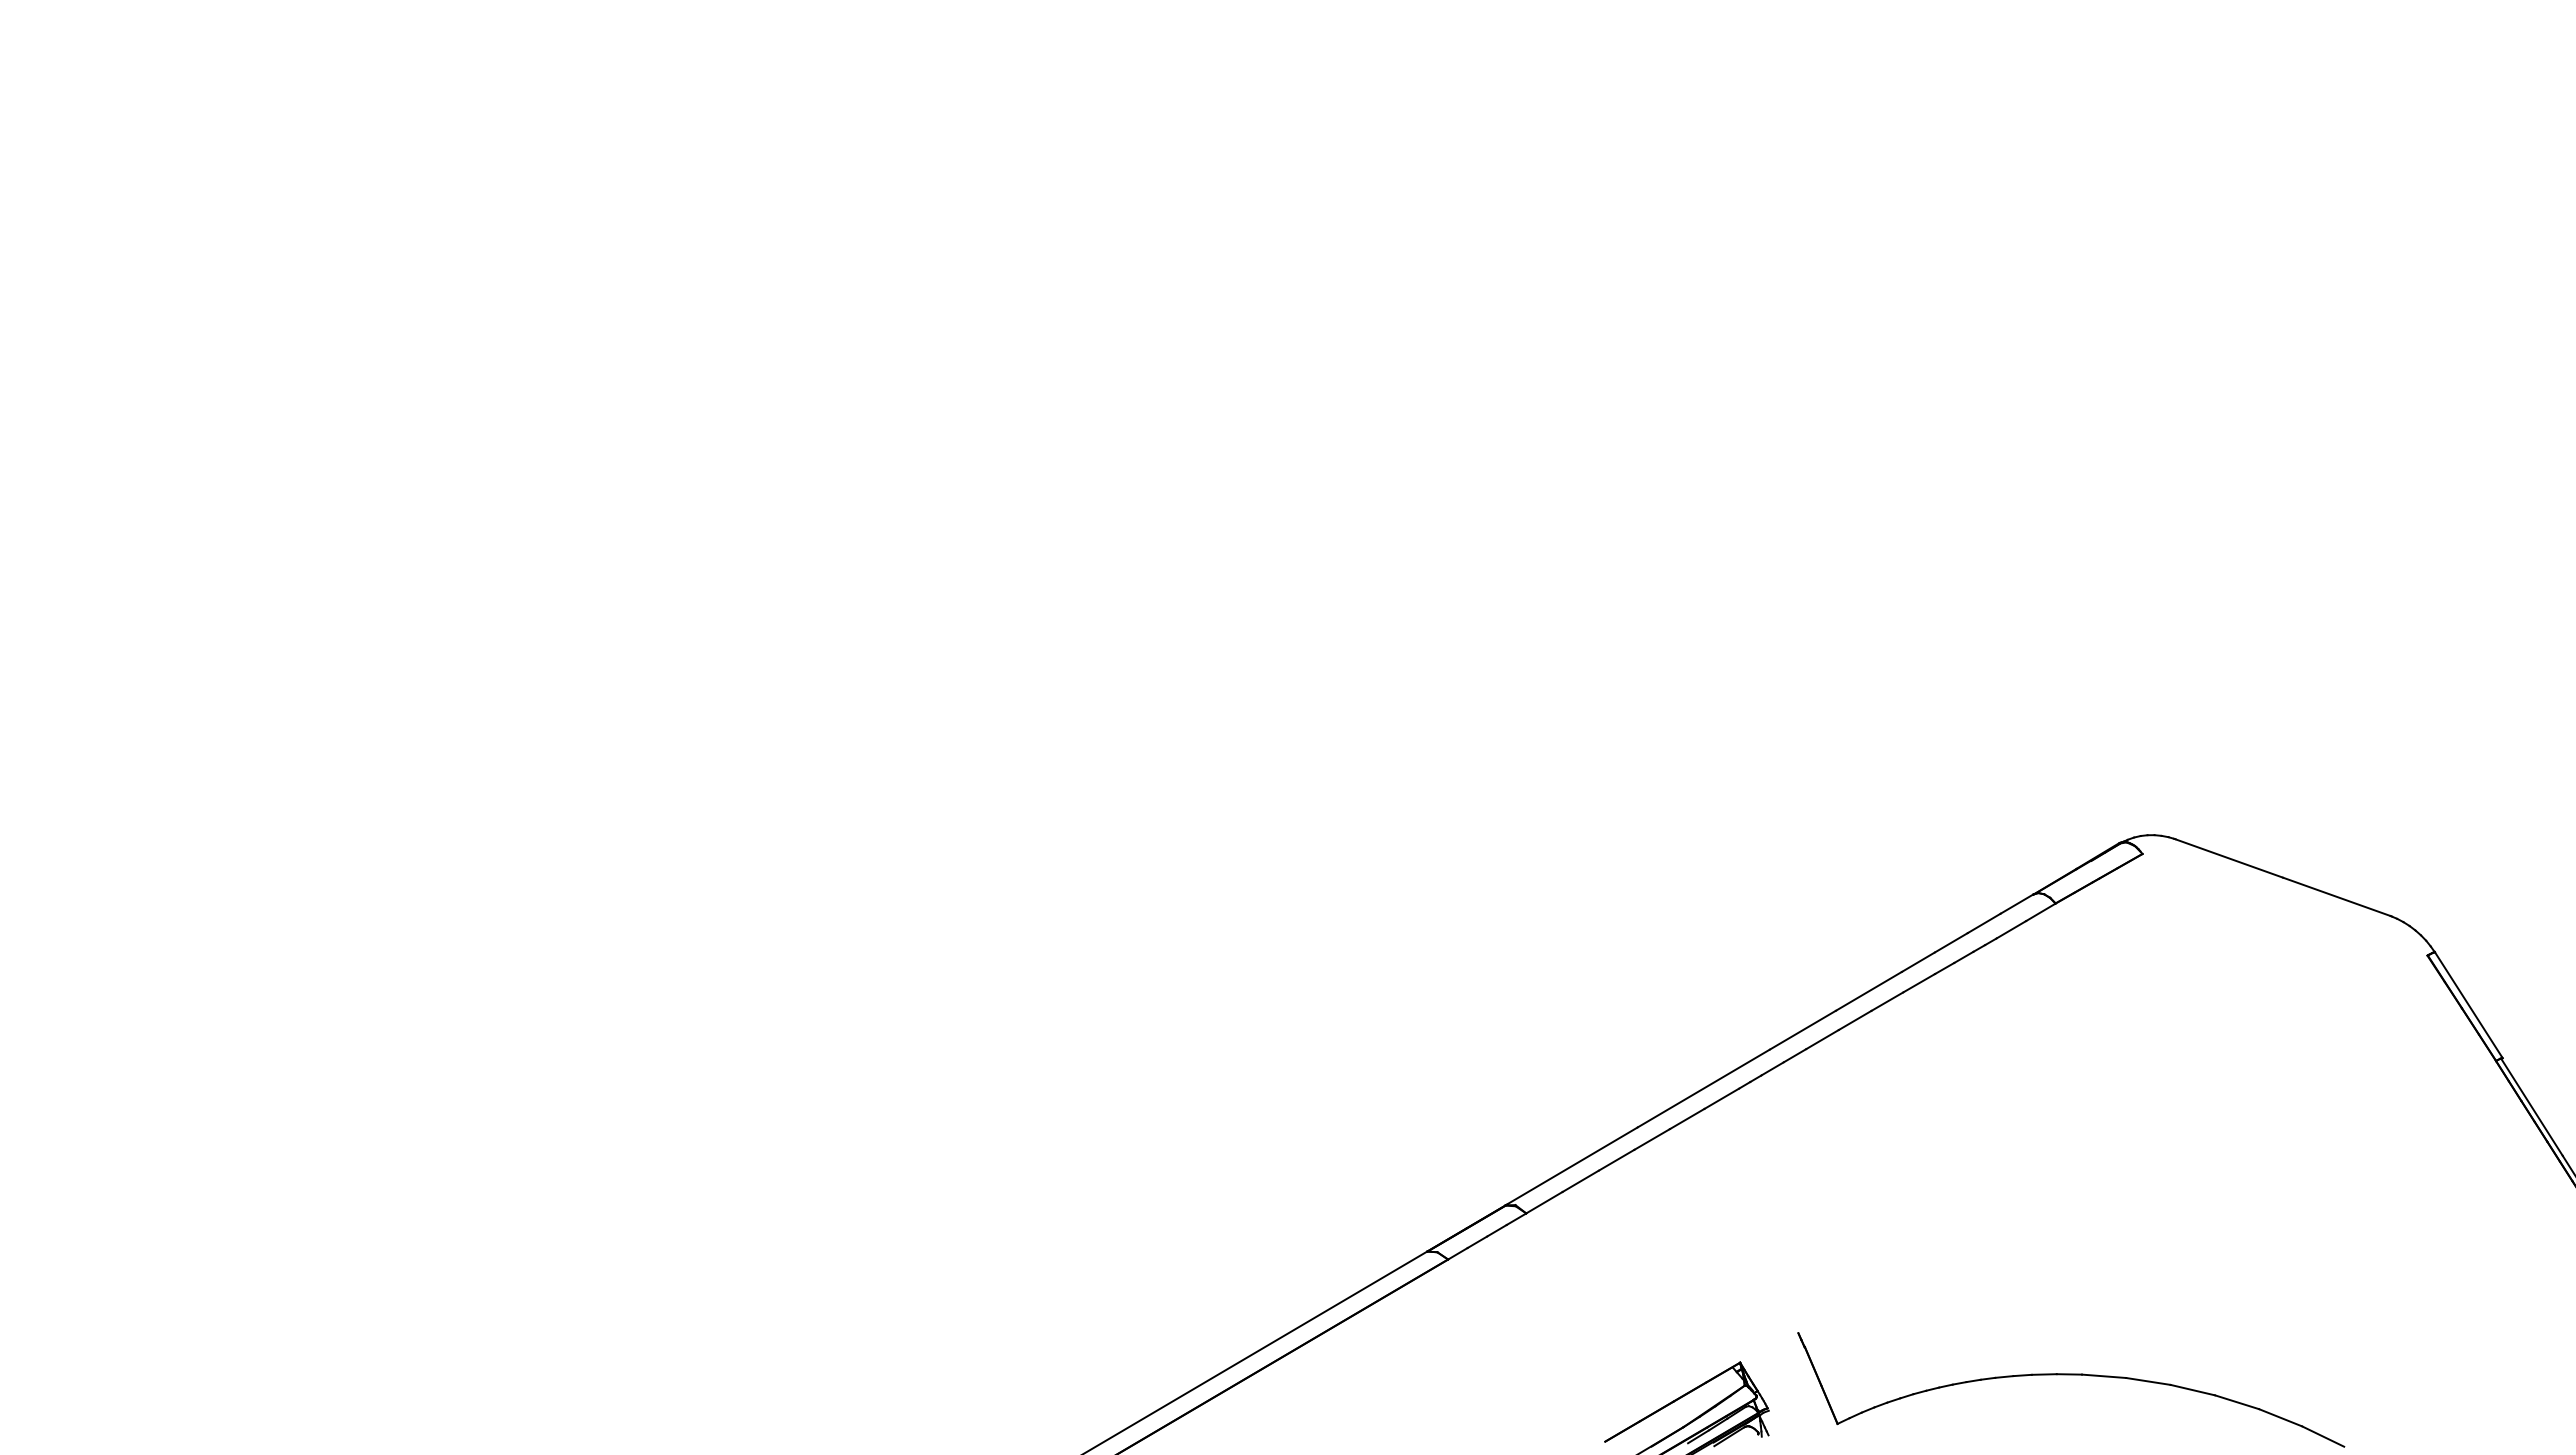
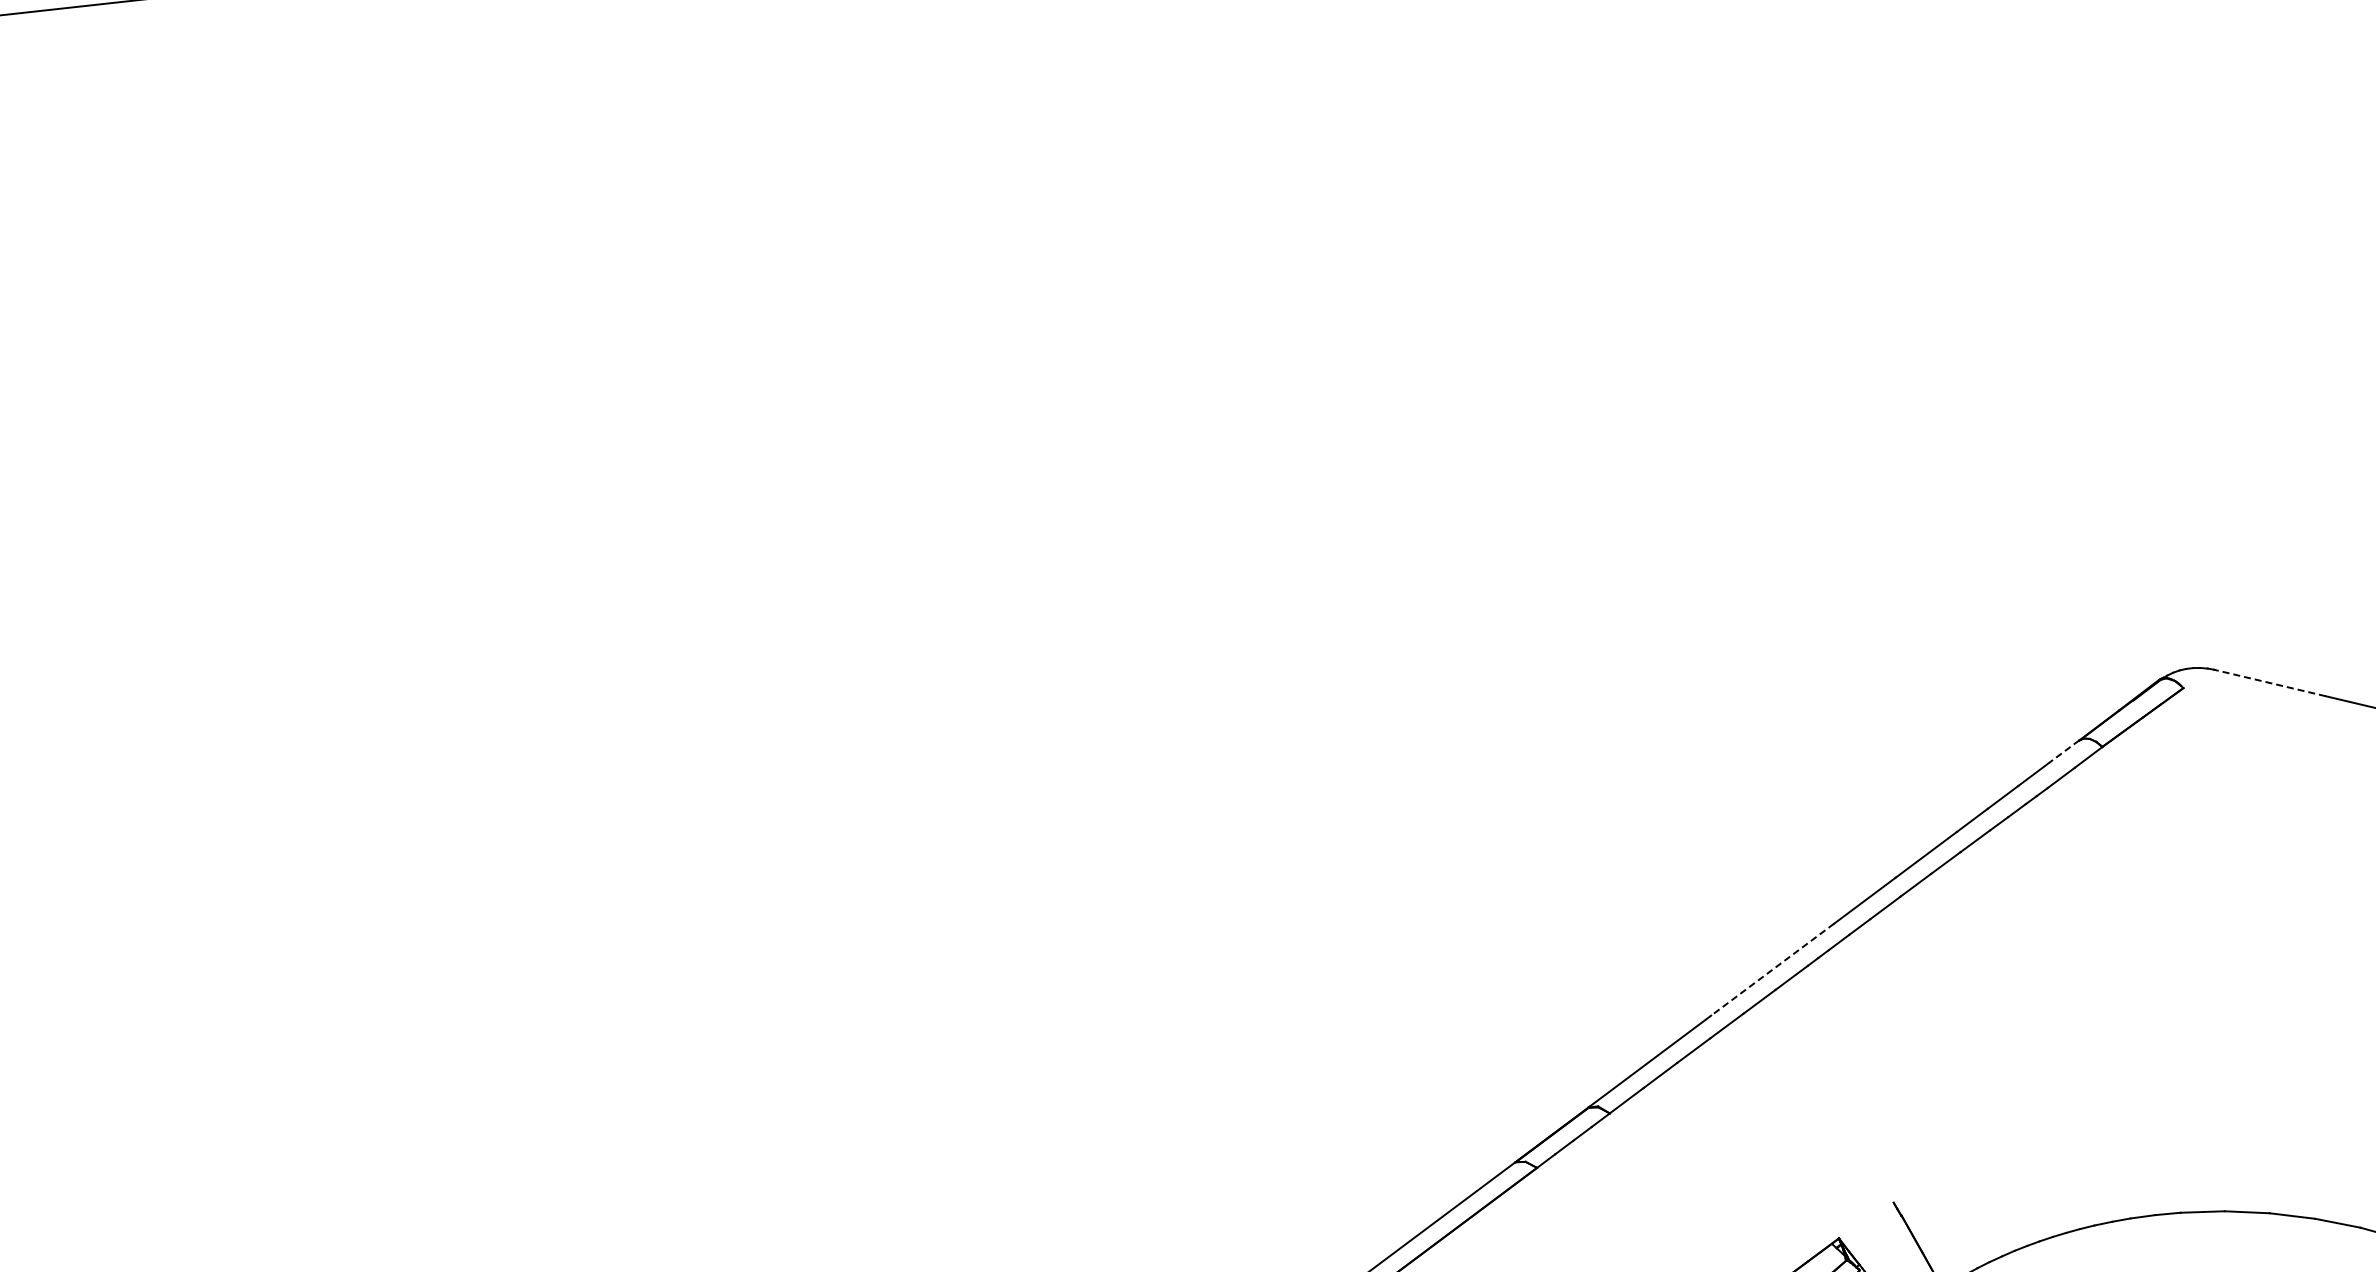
line: (2228, 858) -> (2269, 683), solid -> dashed
line: (2016, 904) -> (2063, 752), solid -> dashed
line: (1703, 1088) -> (1772, 969), solid -> dashed

